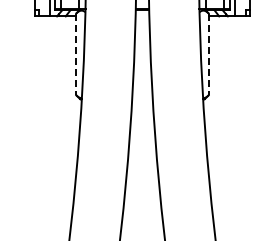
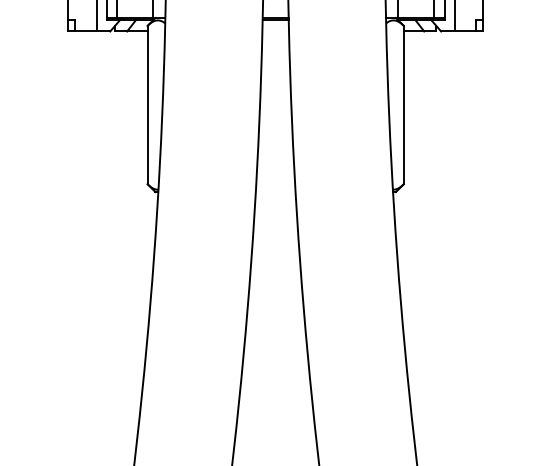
line: (76, 54) -> (147, 105), dashed -> solid
line: (208, 54) -> (403, 105), dashed -> solid

